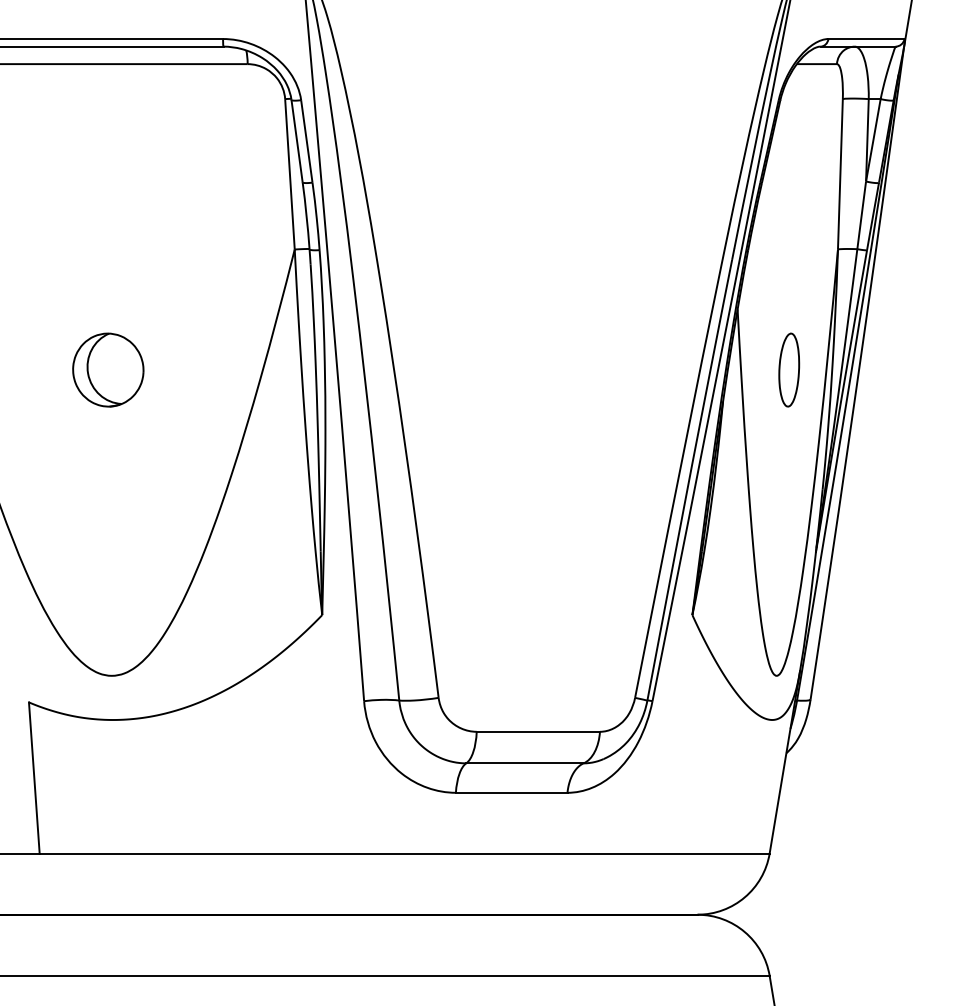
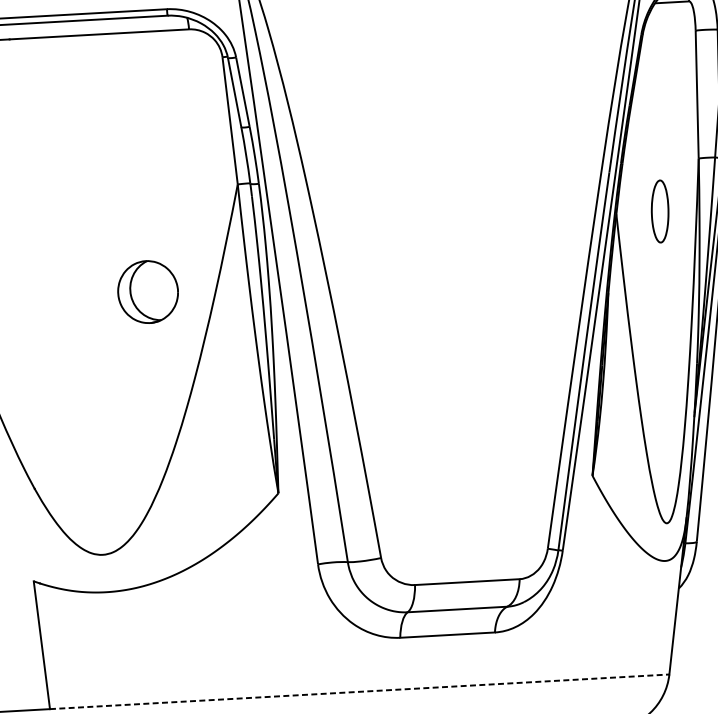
part: (108, 369) -> (148, 291), moved
part: (789, 369) -> (660, 211), moved
line: (404, 853) -> (359, 691), solid -> dashed

